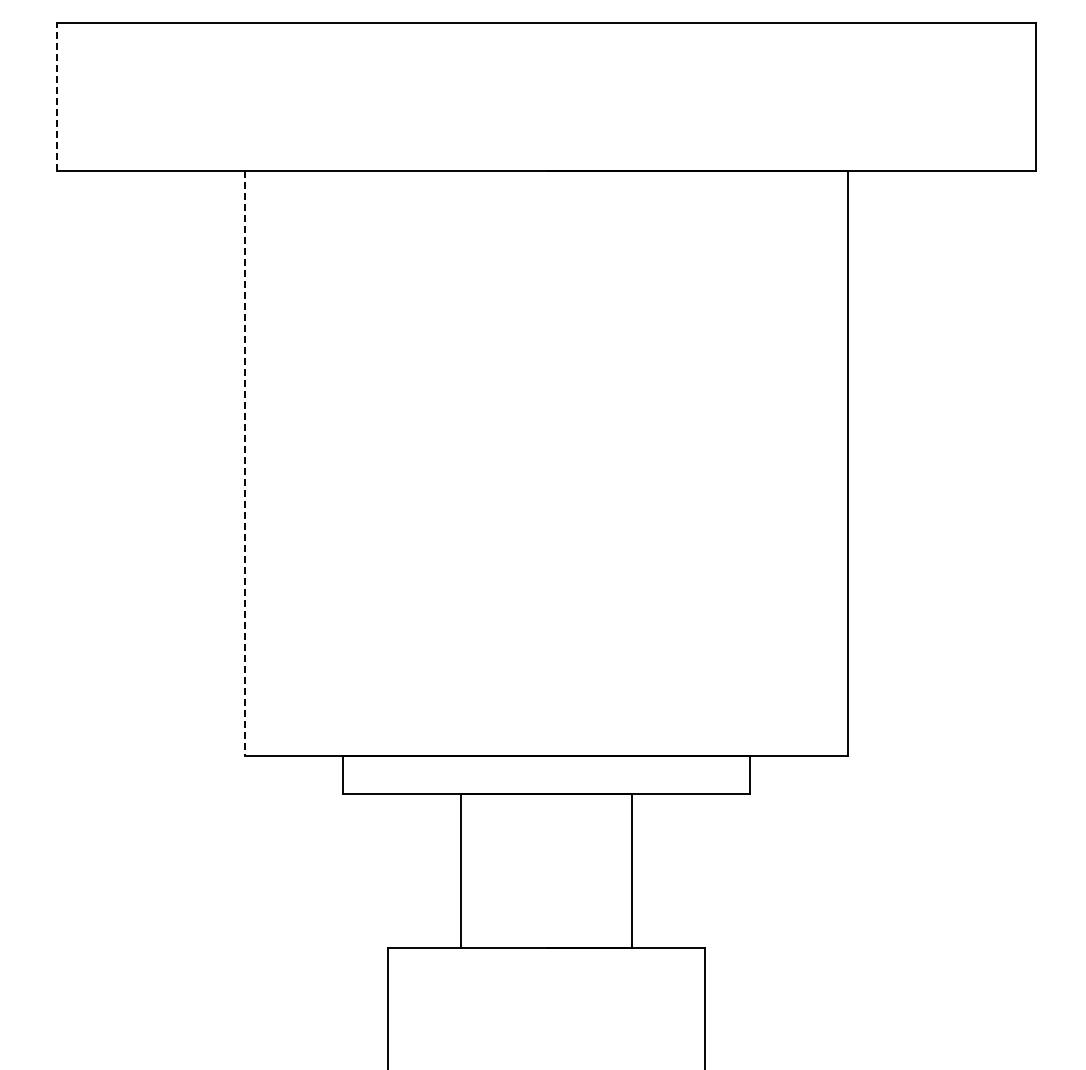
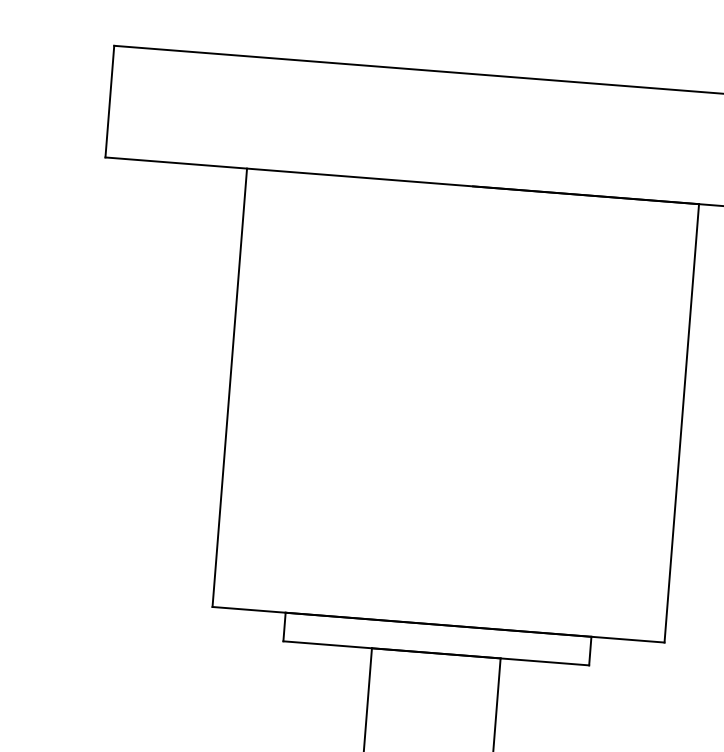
line: (56, 96) -> (109, 101), dashed -> solid
line: (245, 463) -> (229, 387), dashed -> solid

